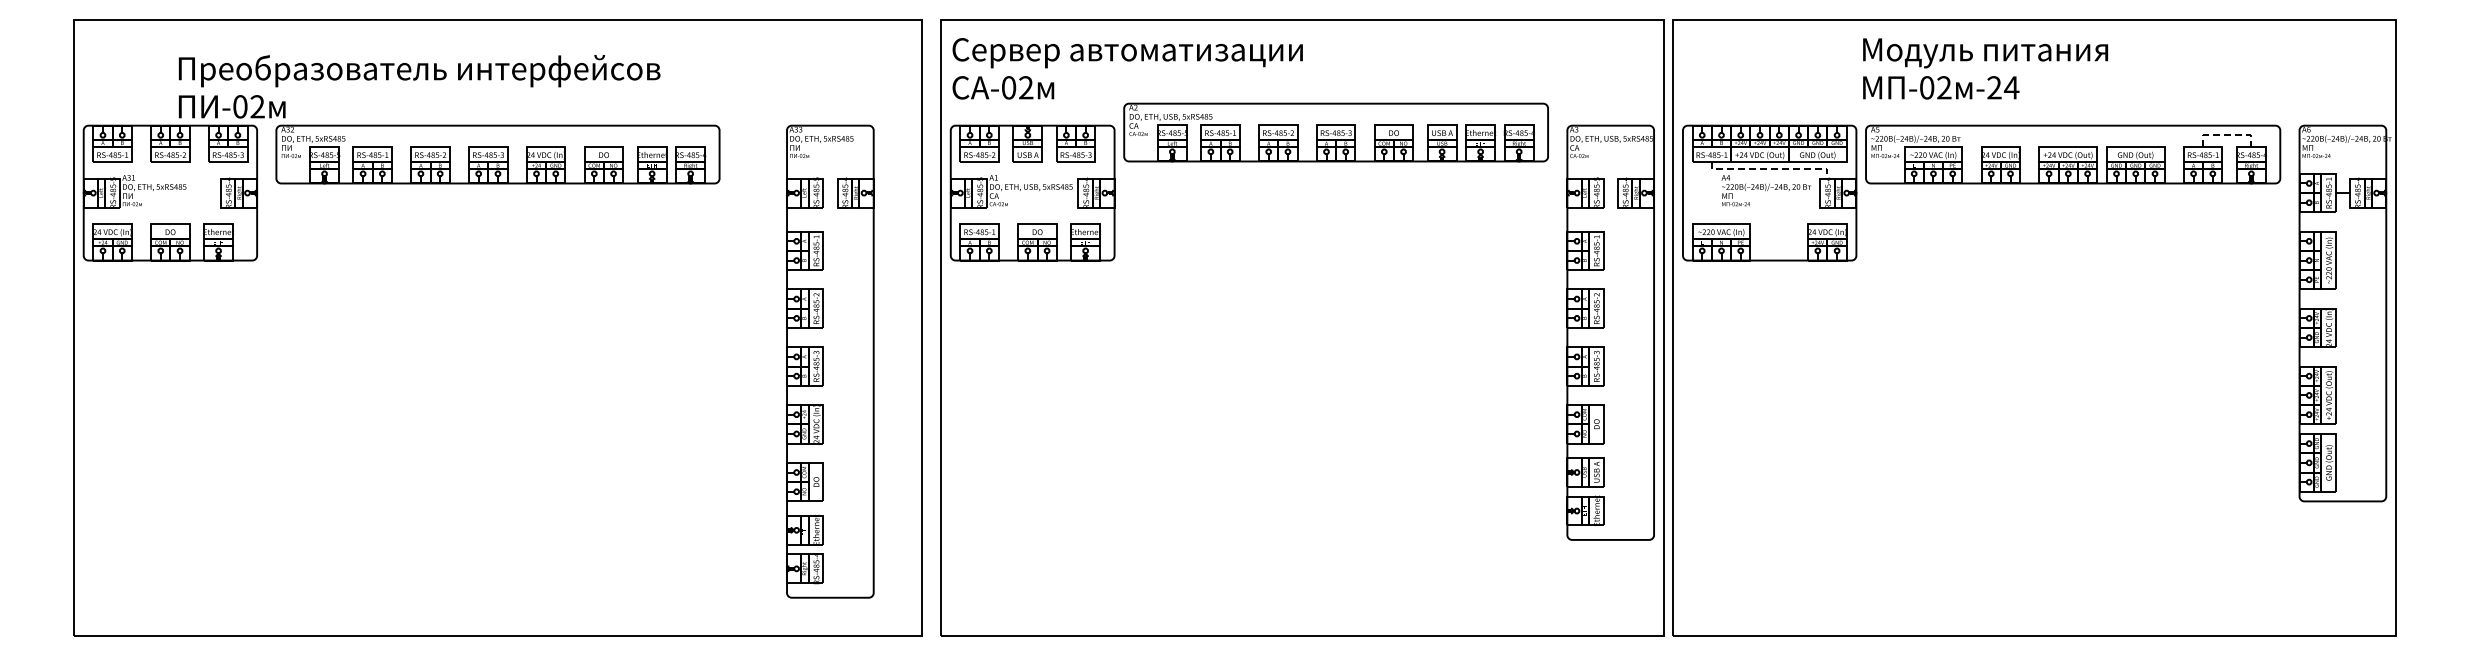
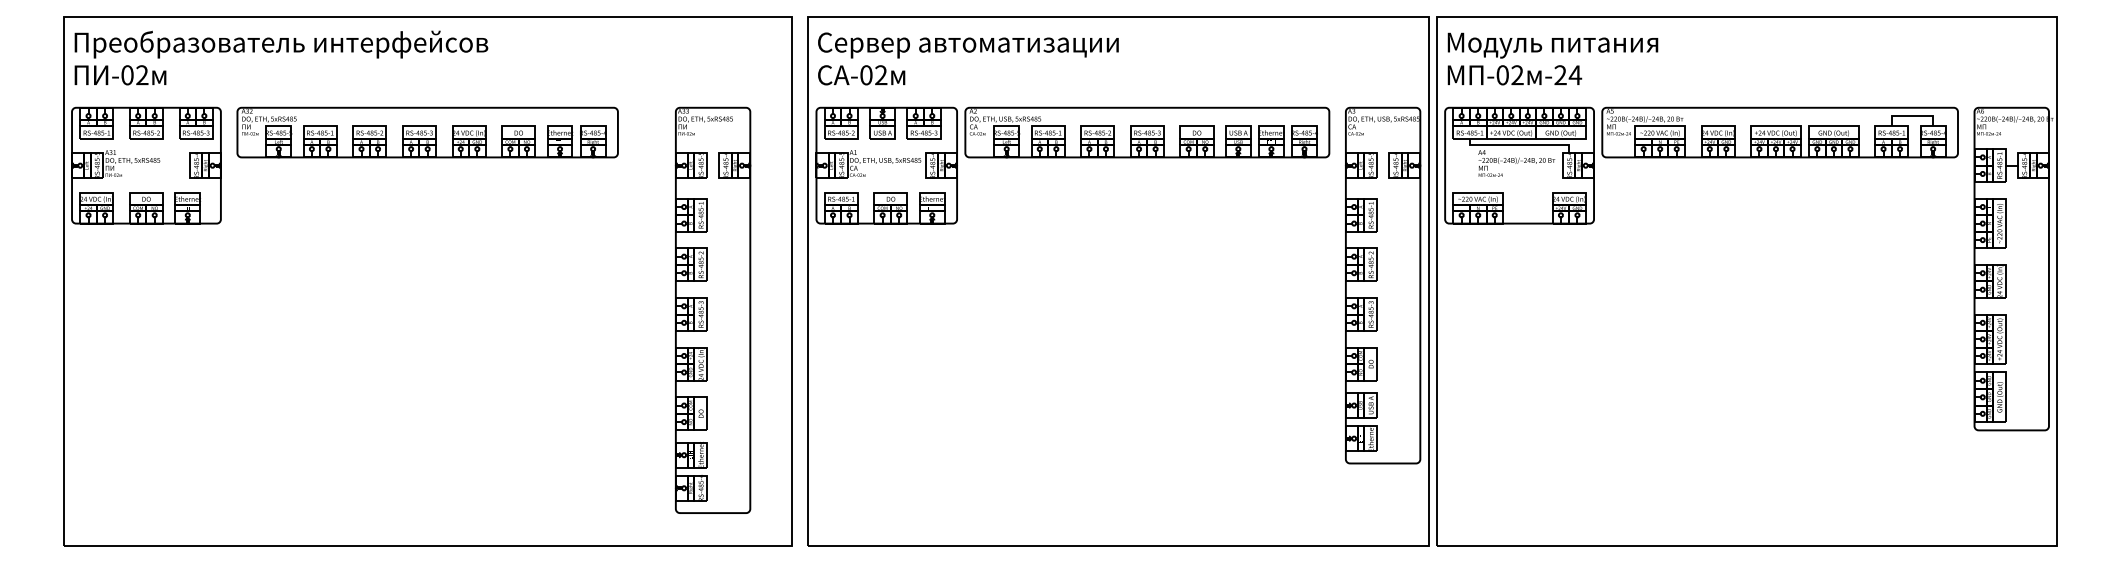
text: (1985, 68) -> (1552, 58), moved
text: (419, 86) -> (281, 57), moved
part: (1335, 132) -> (1146, 132), moved
line: (2227, 135) -> (1912, 116), dashed -> solid
line: (1770, 169) -> (1520, 145), dashed -> solid

